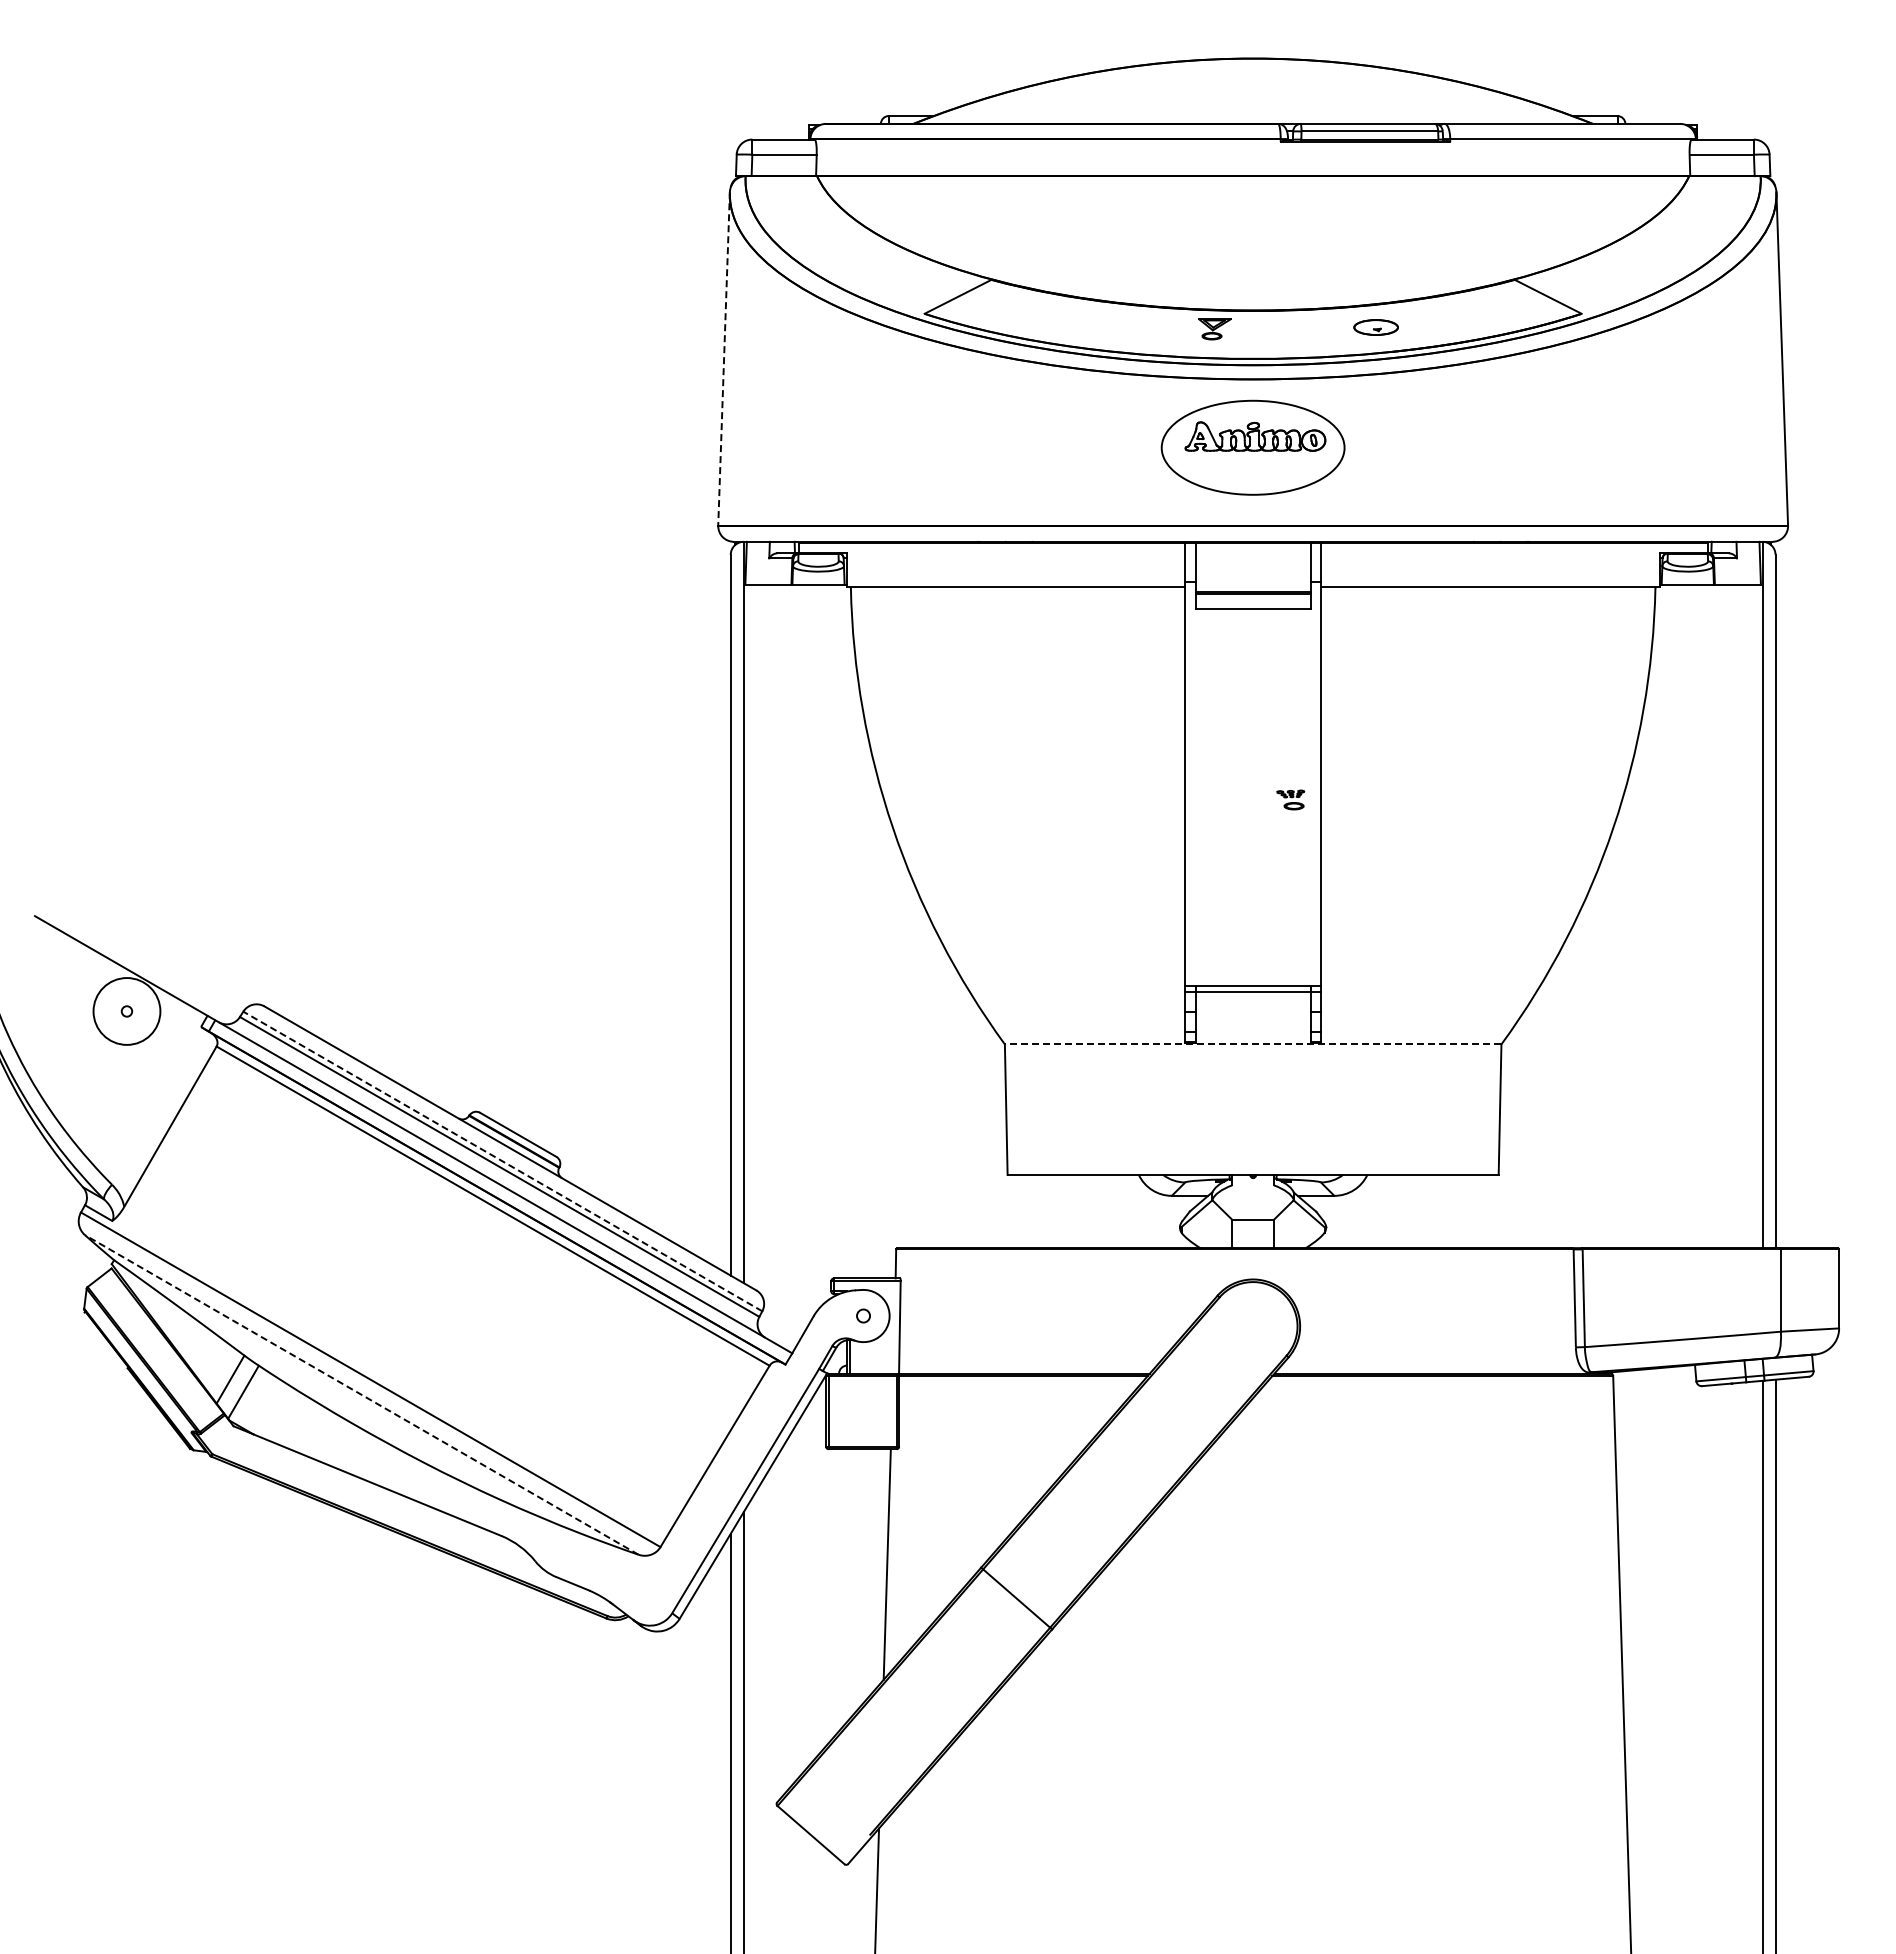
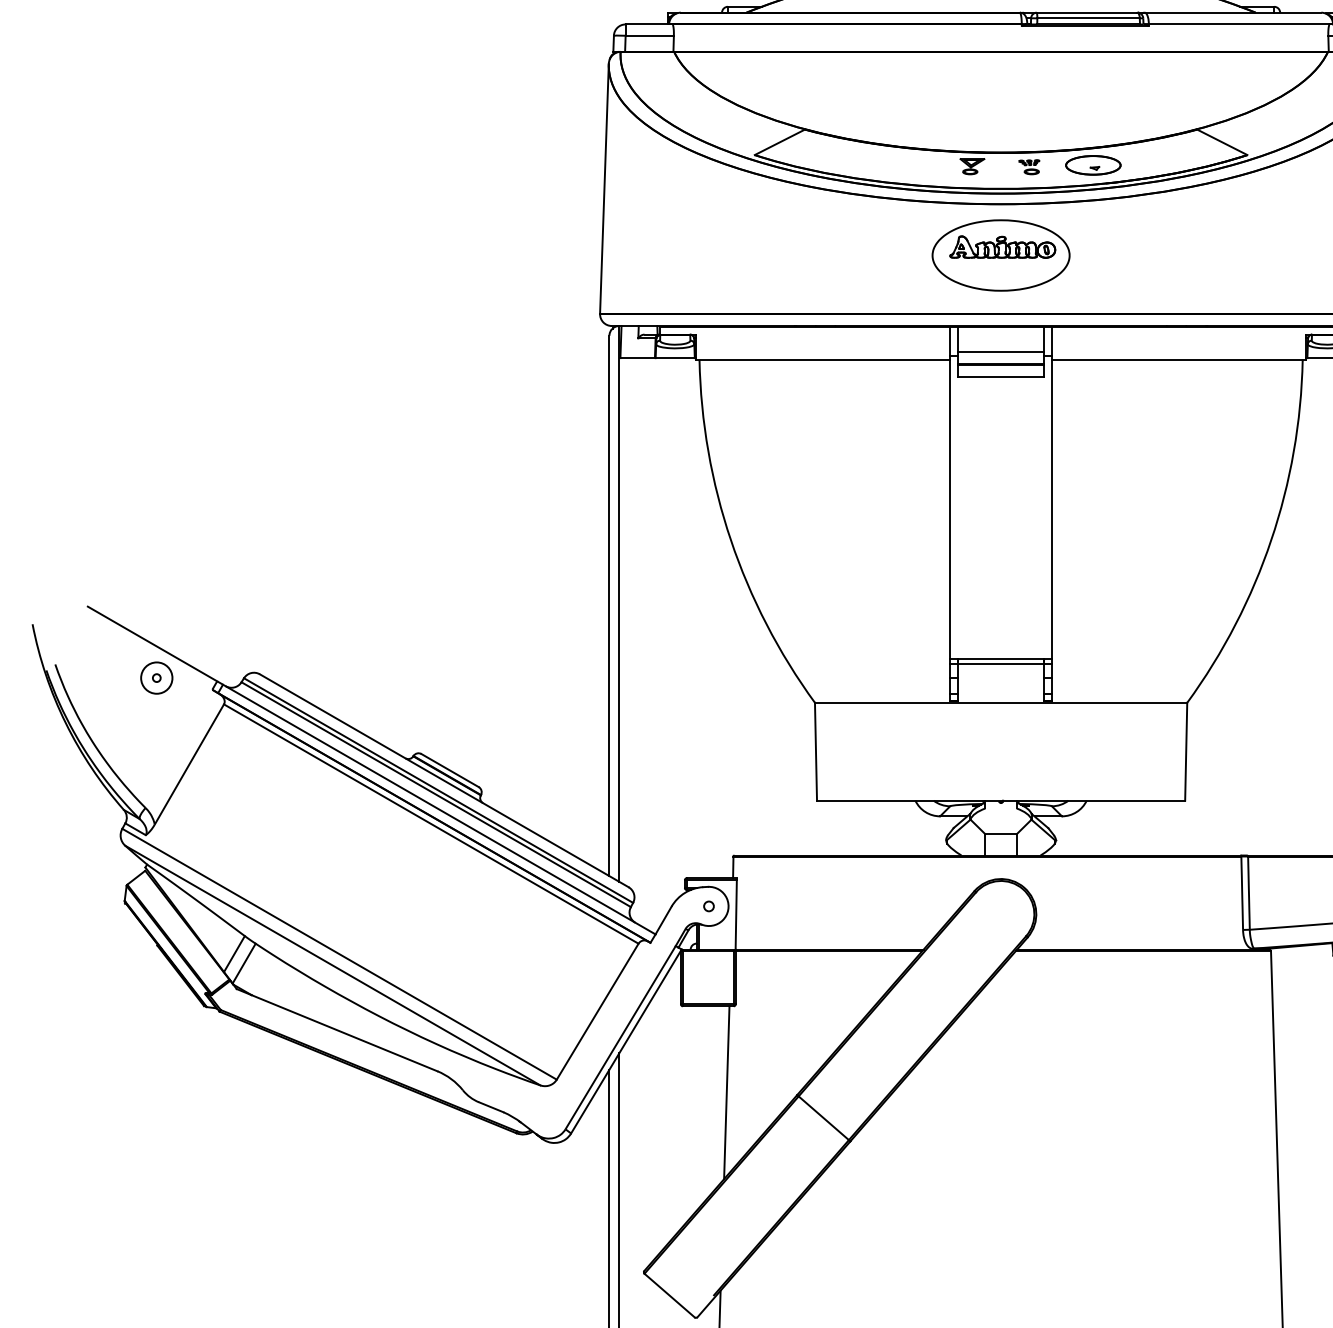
part: (1375, 327) -> (1092, 165), size x1.67
line: (724, 358) -> (604, 188), dashed -> solid
line: (1252, 576) -> (1000, 352), added
part: (1290, 799) -> (1029, 166), moved
circle: (126, 1011) -> (156, 678), size x0.62
line: (1252, 1044) -> (1000, 702), dashed -> solid
line: (502, 1161) -> (438, 790), dashed -> solid
line: (361, 1394) -> (332, 965), dashed -> solid

